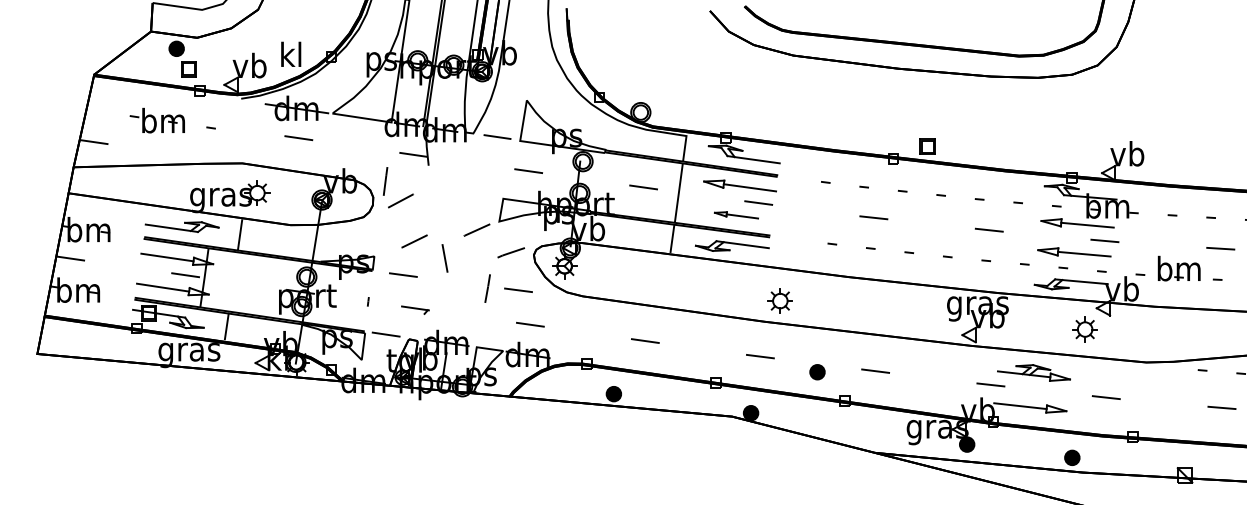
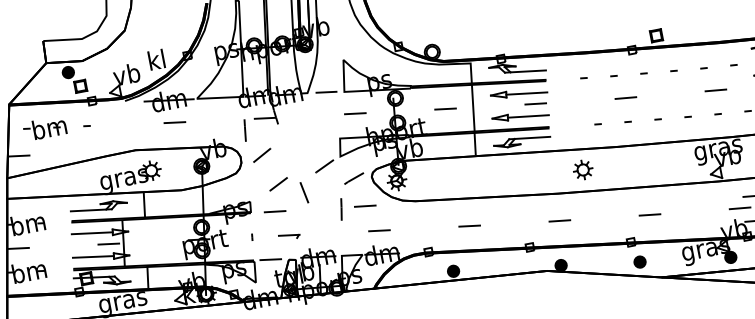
part: (172, 120) -> (56, 126), moved
line: (385, 181) -> (245, 130), moved
part: (736, 215) -> (520, 116), size x1.67
part: (779, 300) -> (582, 169), moved
part: (817, 372) -> (640, 262), moved

